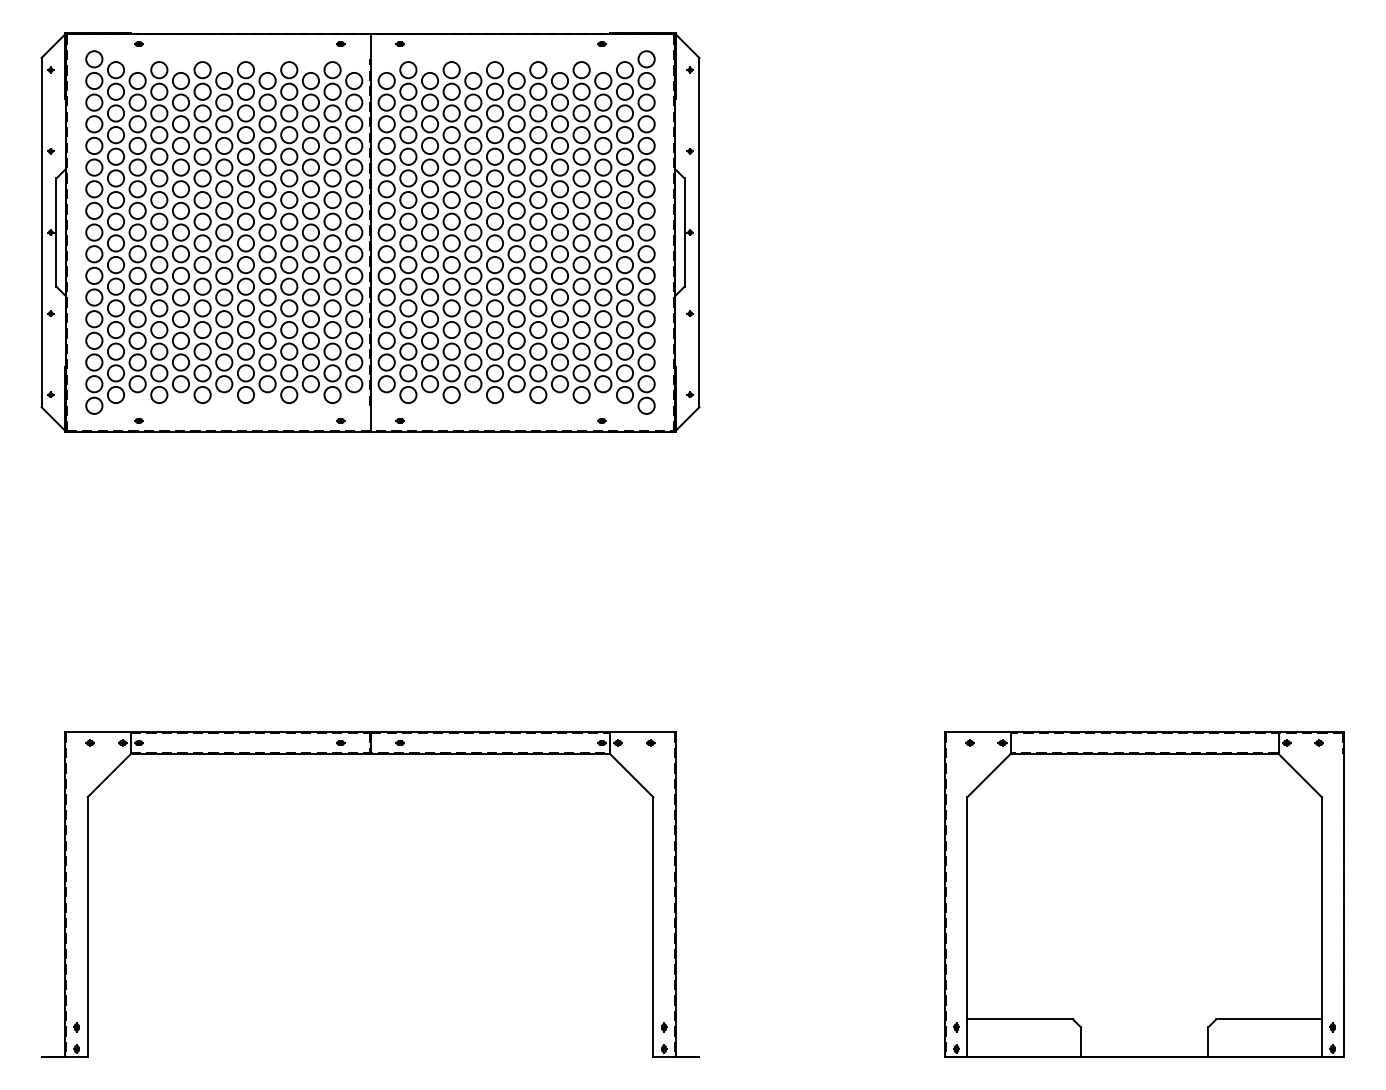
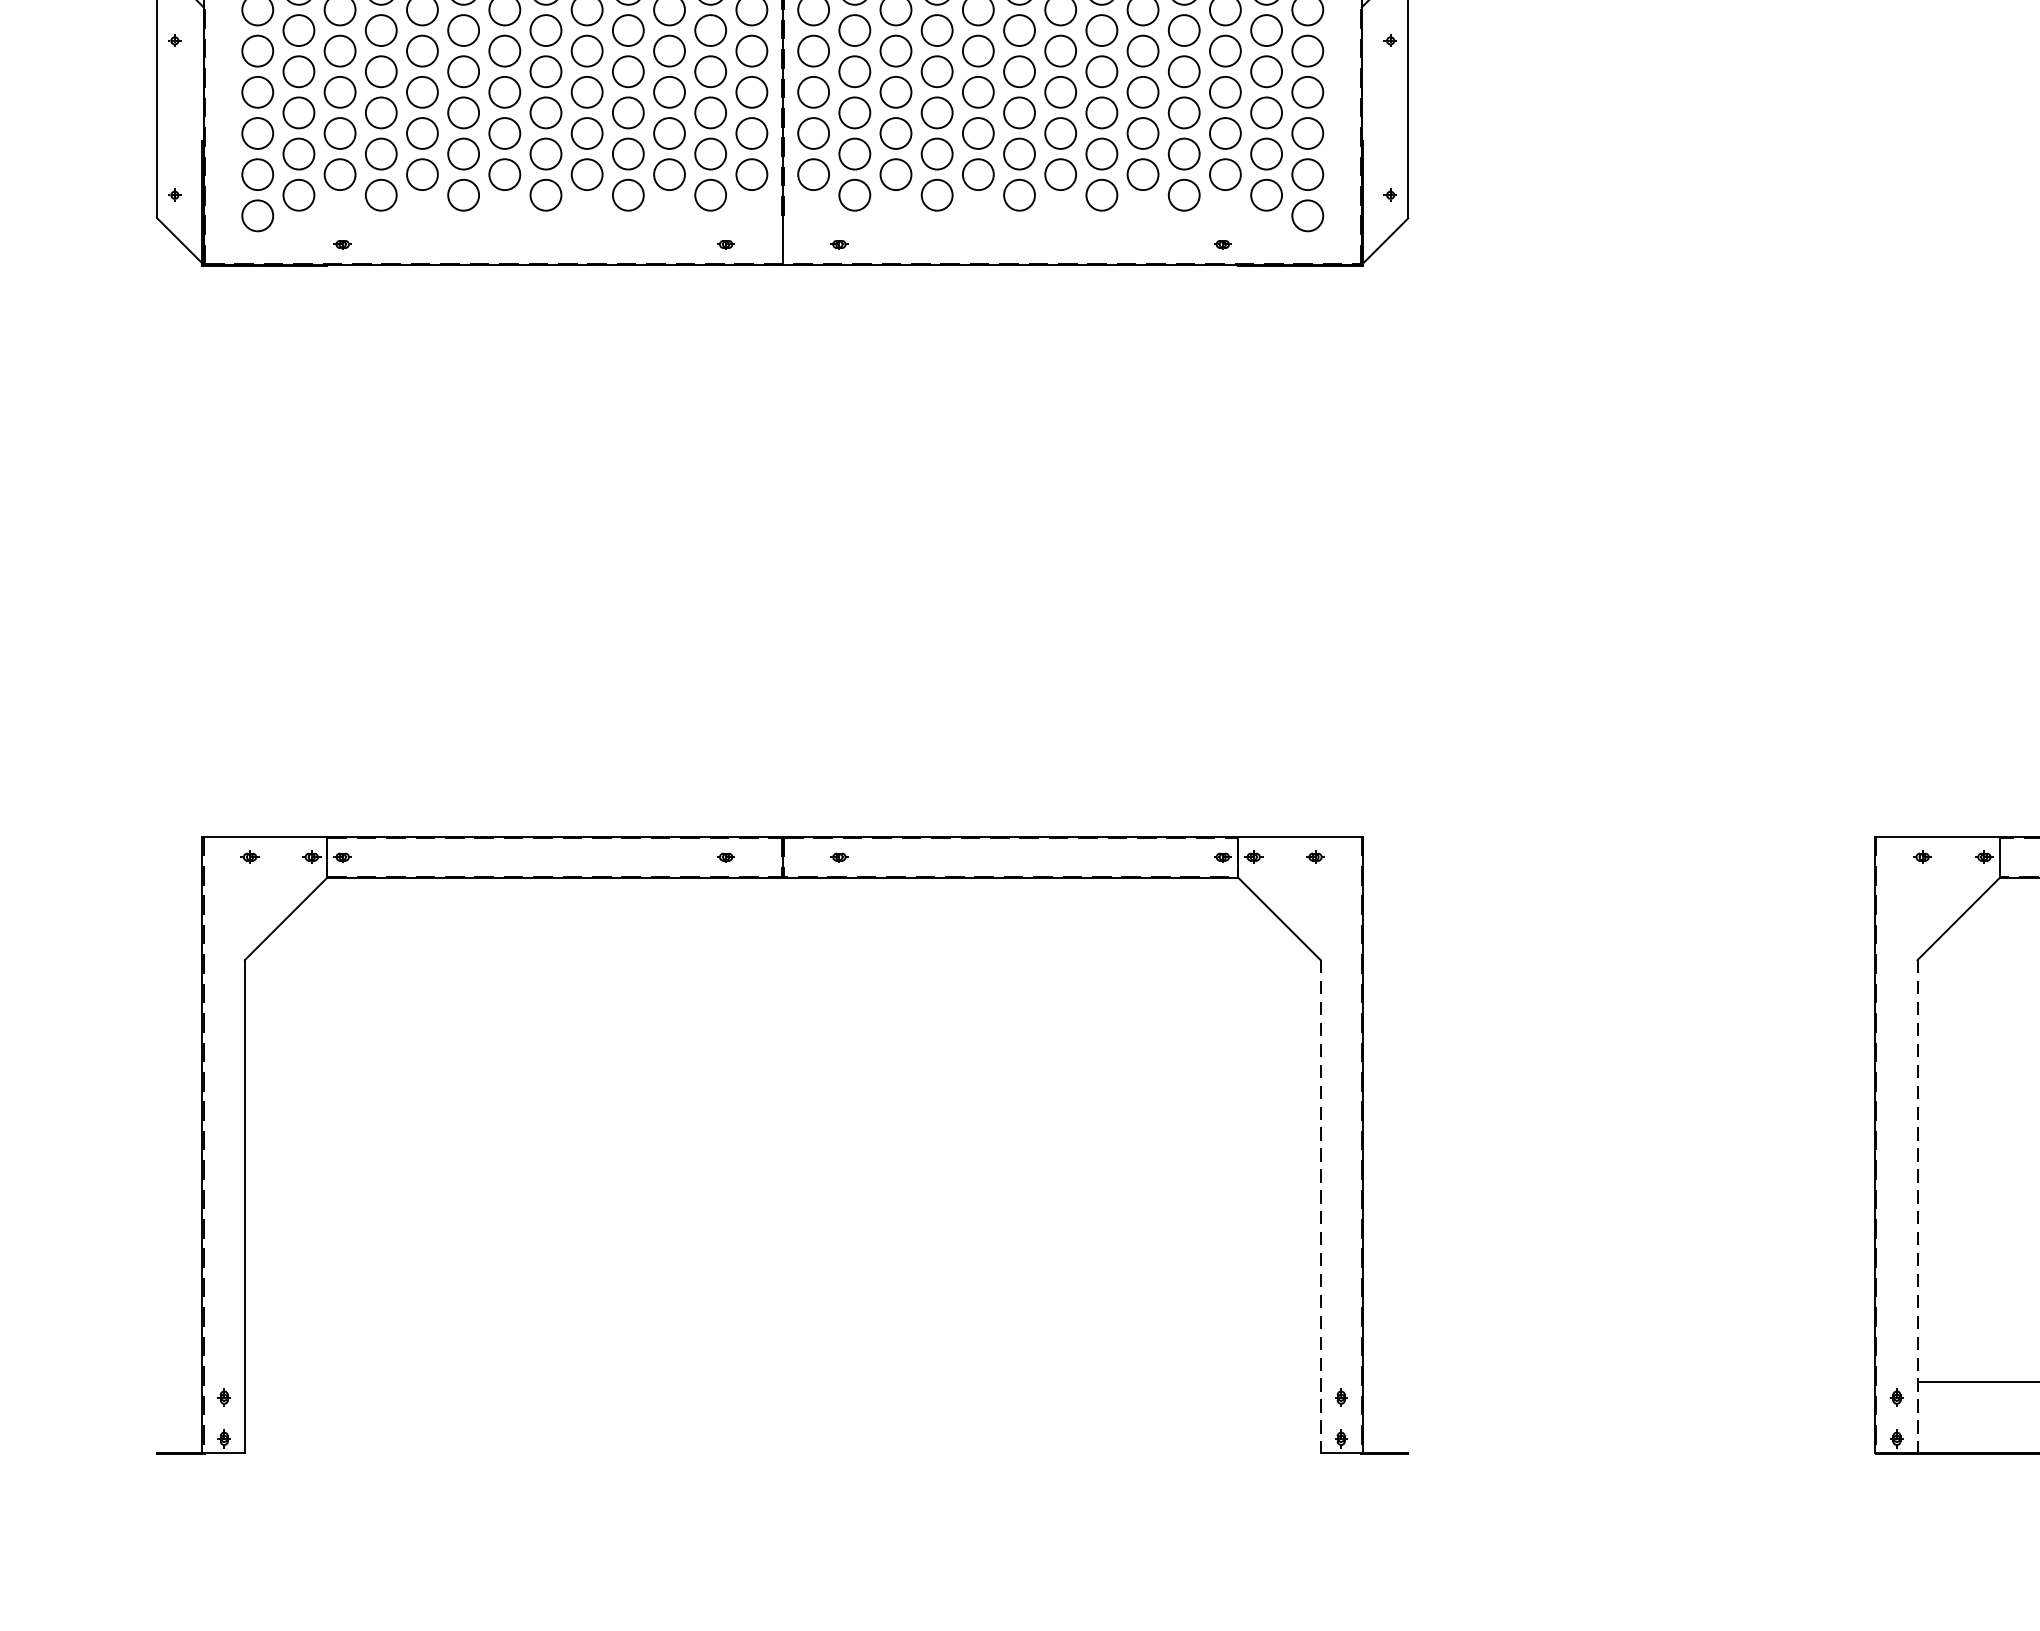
line: (653, 926) -> (1320, 1205), solid -> dashed
line: (967, 926) -> (1917, 1205), solid -> dashed

